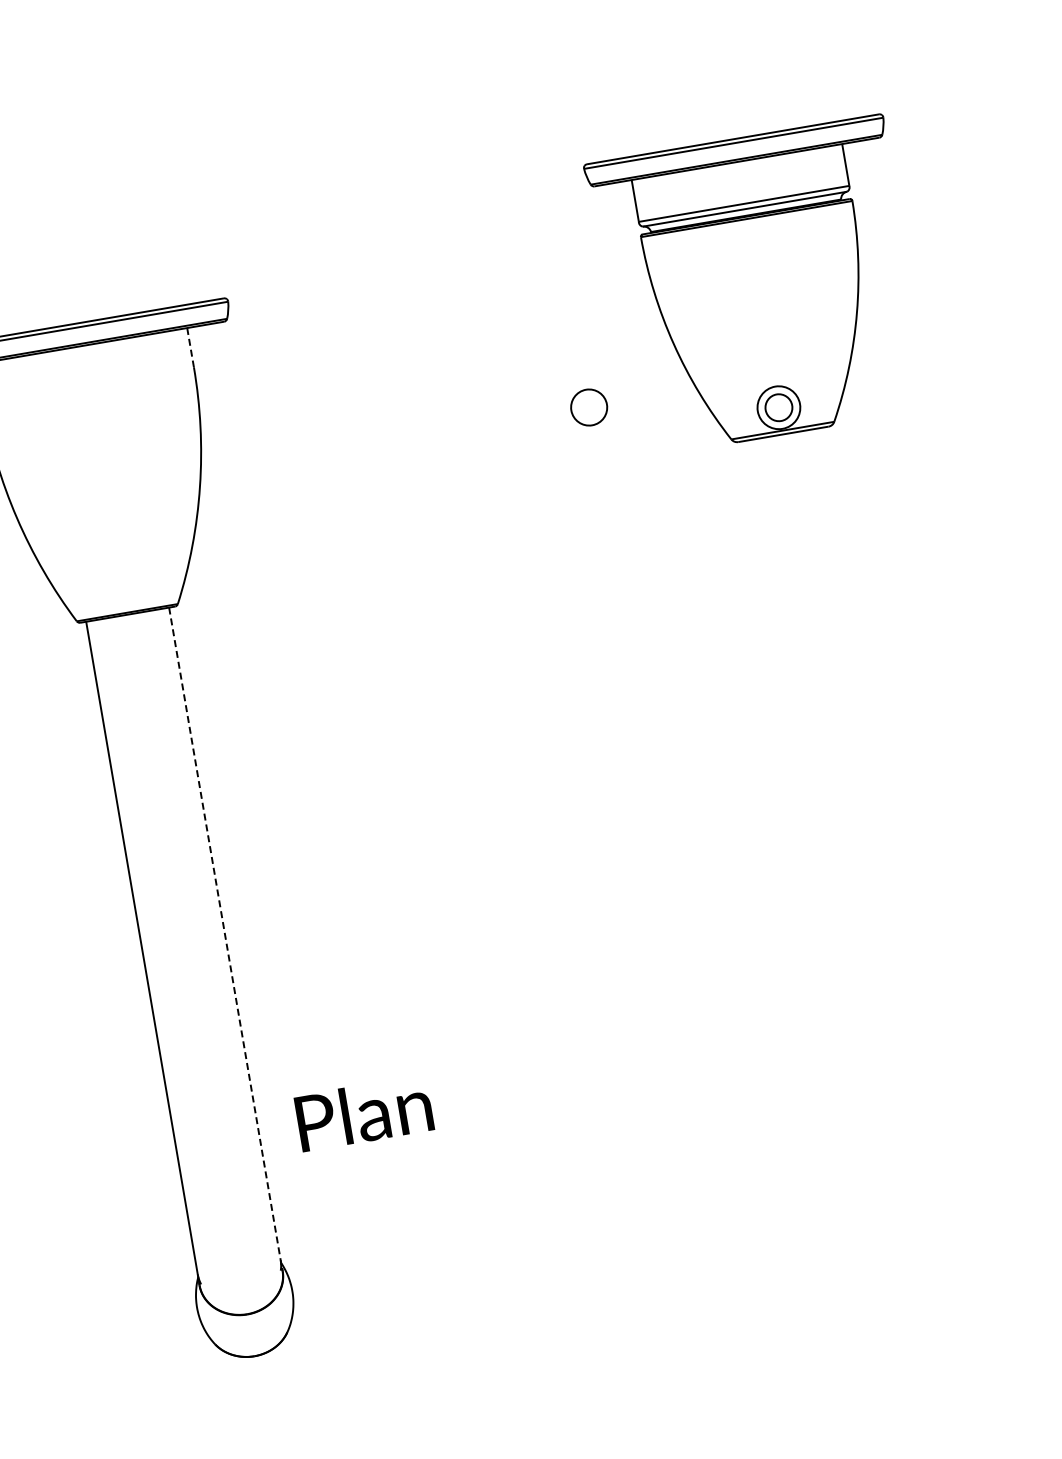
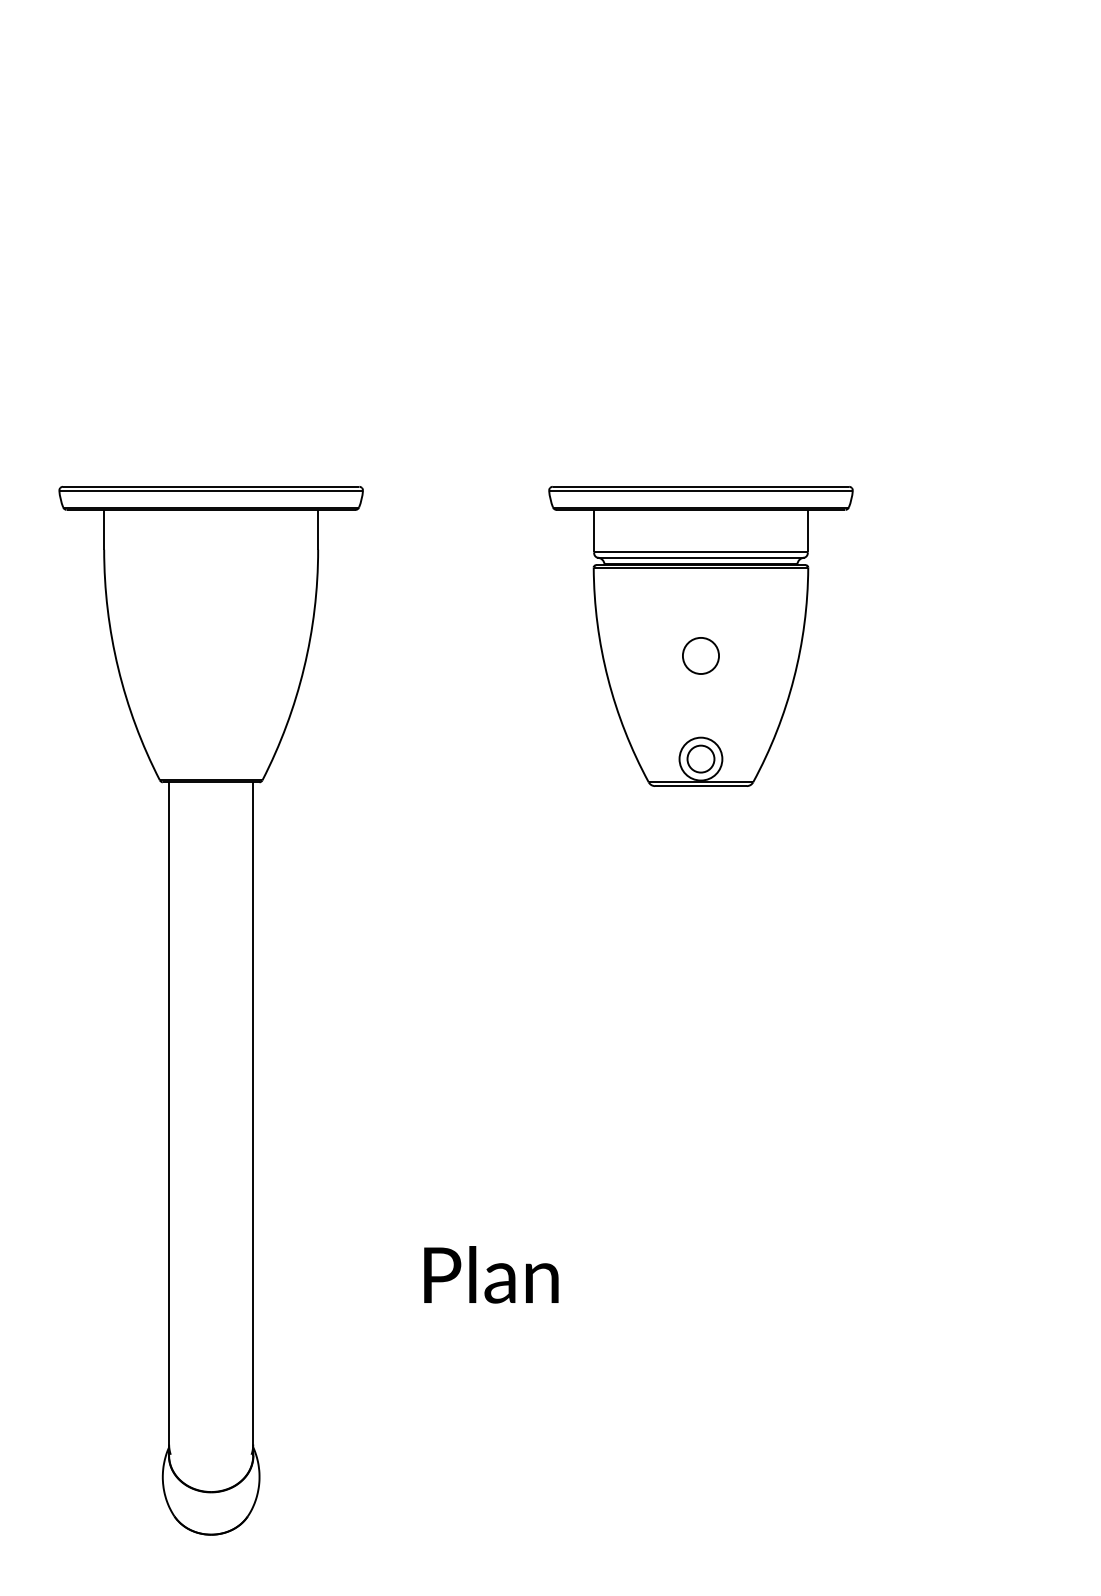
part: (757, 286) -> (700, 636), moved
line: (190, 347) -> (318, 529), dashed -> solid
line: (226, 938) -> (253, 1118), dashed -> solid
text: (364, 1113) -> (491, 1274), moved

